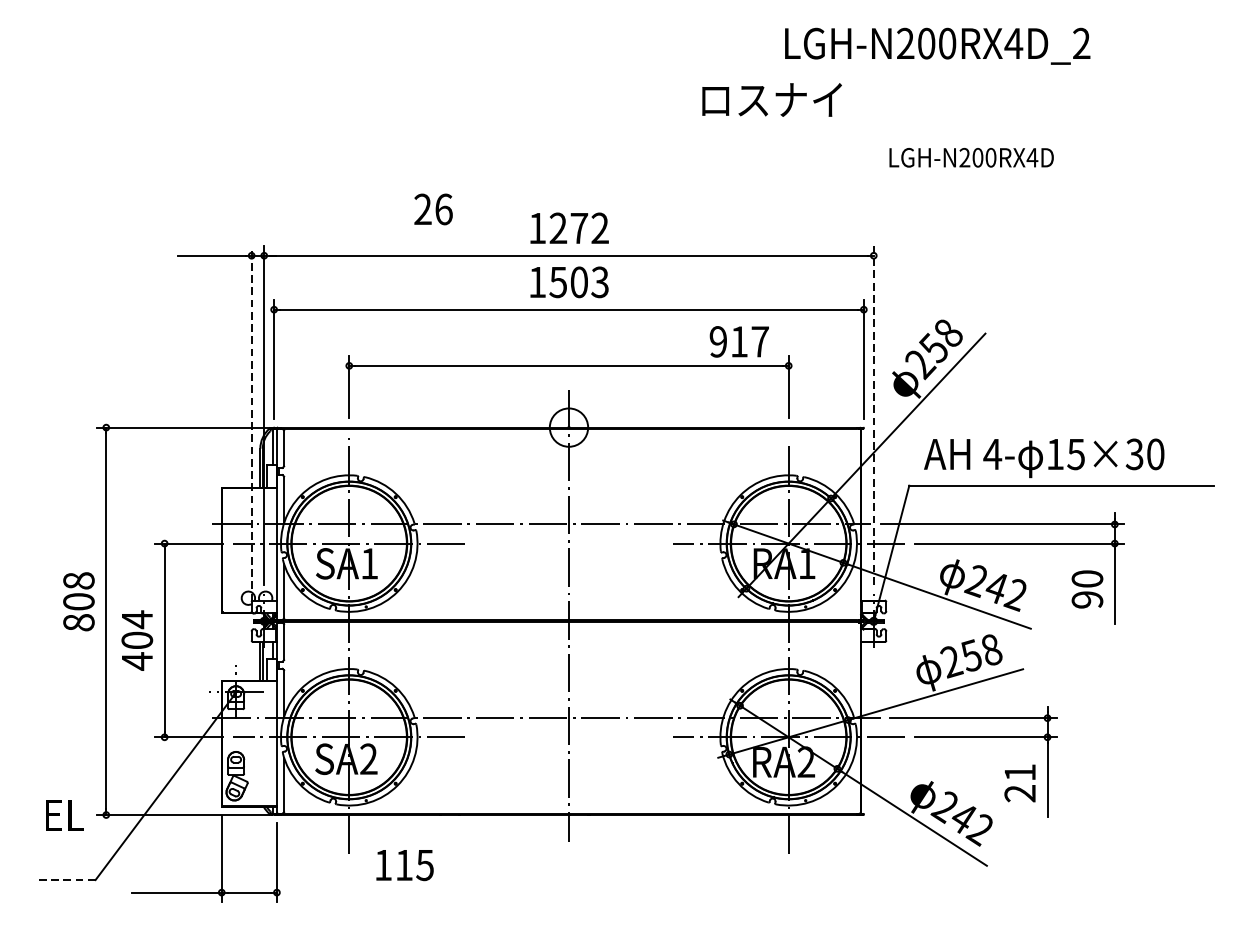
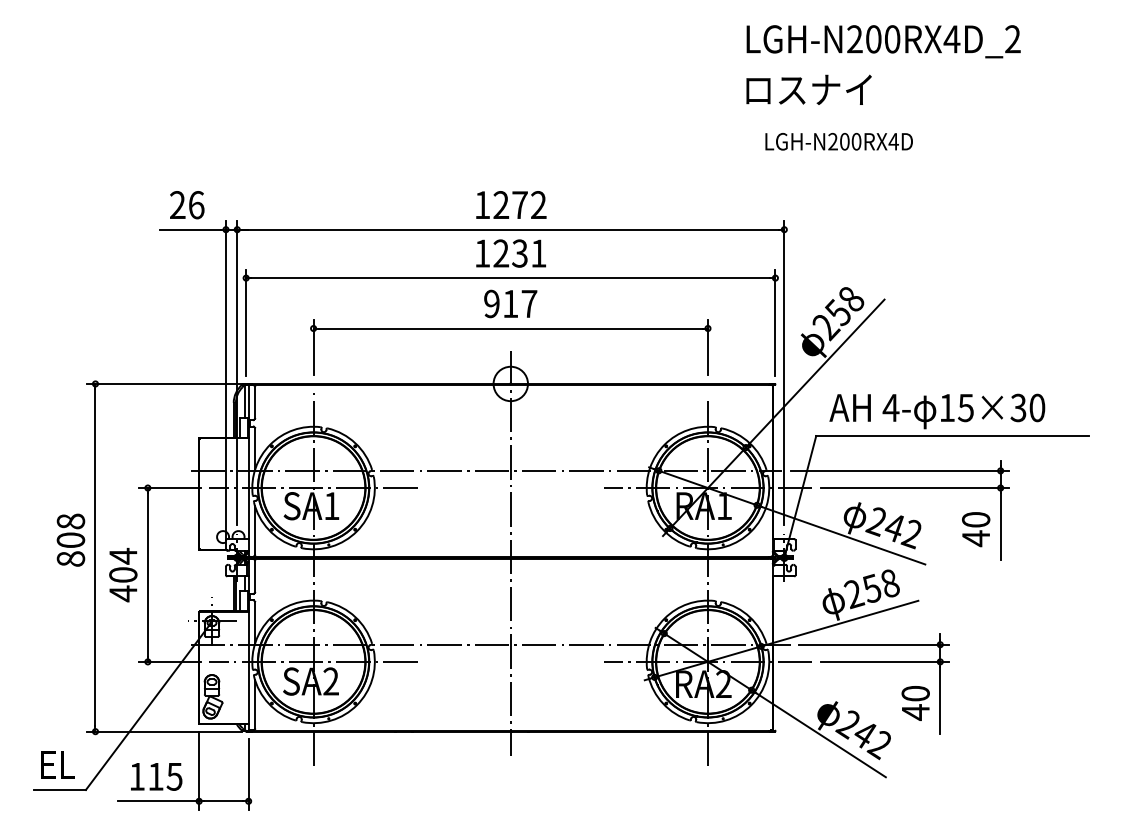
text: (937, 46) -> (883, 41), moved
text: (771, 99) -> (808, 89), moved
text: (970, 157) -> (838, 141), moved
text: (433, 209) -> (187, 205), moved
text: (578, 282) -> (519, 253), 1503 -> 1231
text: (739, 341) -> (510, 303), moved
line: (873, 415) -> (784, 373), dashed -> solid
line: (251, 423) -> (225, 380), dashed -> solid
text: (1087, 599) -> (976, 538), 90 -> 40
text: (1019, 783) -> (915, 703), 21 -> 40
text: (63, 814) -> (57, 764), moved
text: (404, 864) -> (156, 776), moved
line: (66, 880) -> (59, 790), dashed -> solid

